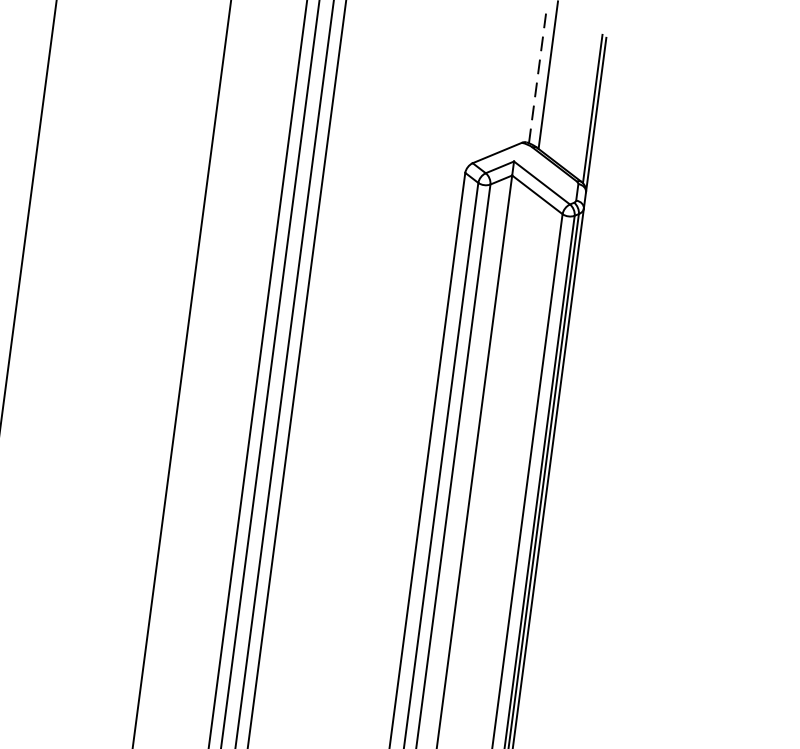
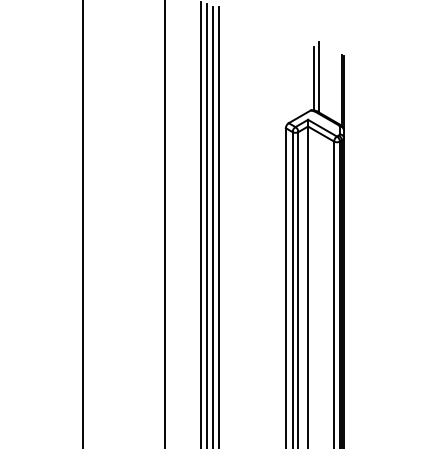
line: (536, 76) -> (313, 78), dashed -> solid

